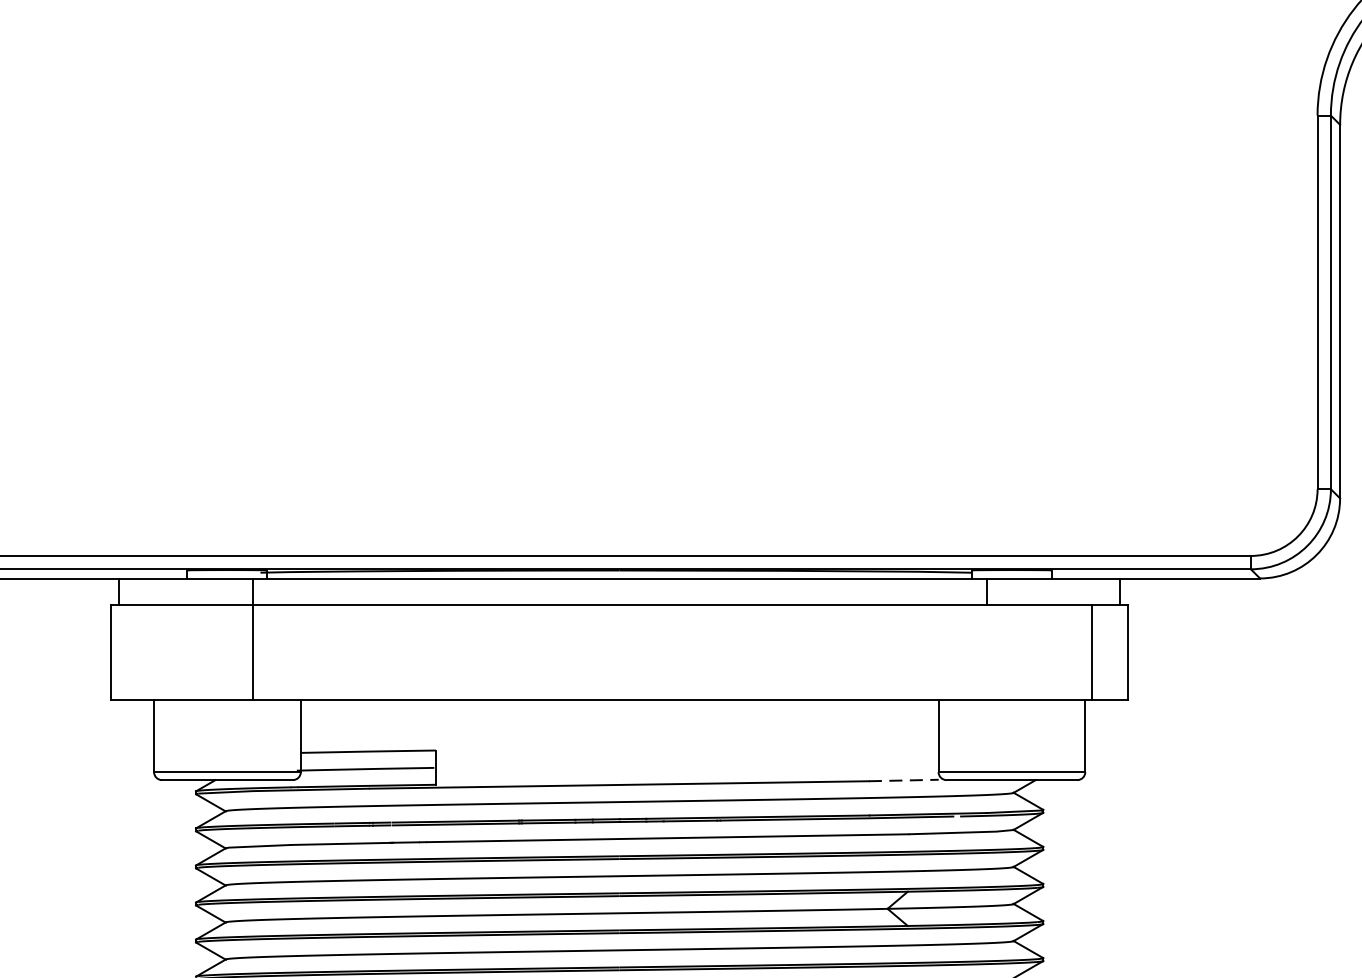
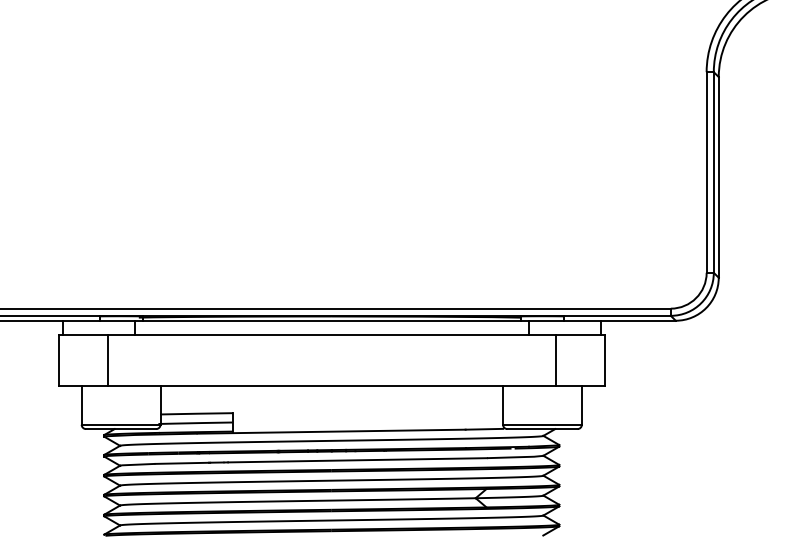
line: (252, 652) -> (107, 360), moved
line: (1092, 652) -> (555, 360), moved
line: (903, 780) -> (484, 429), dashed -> solid

